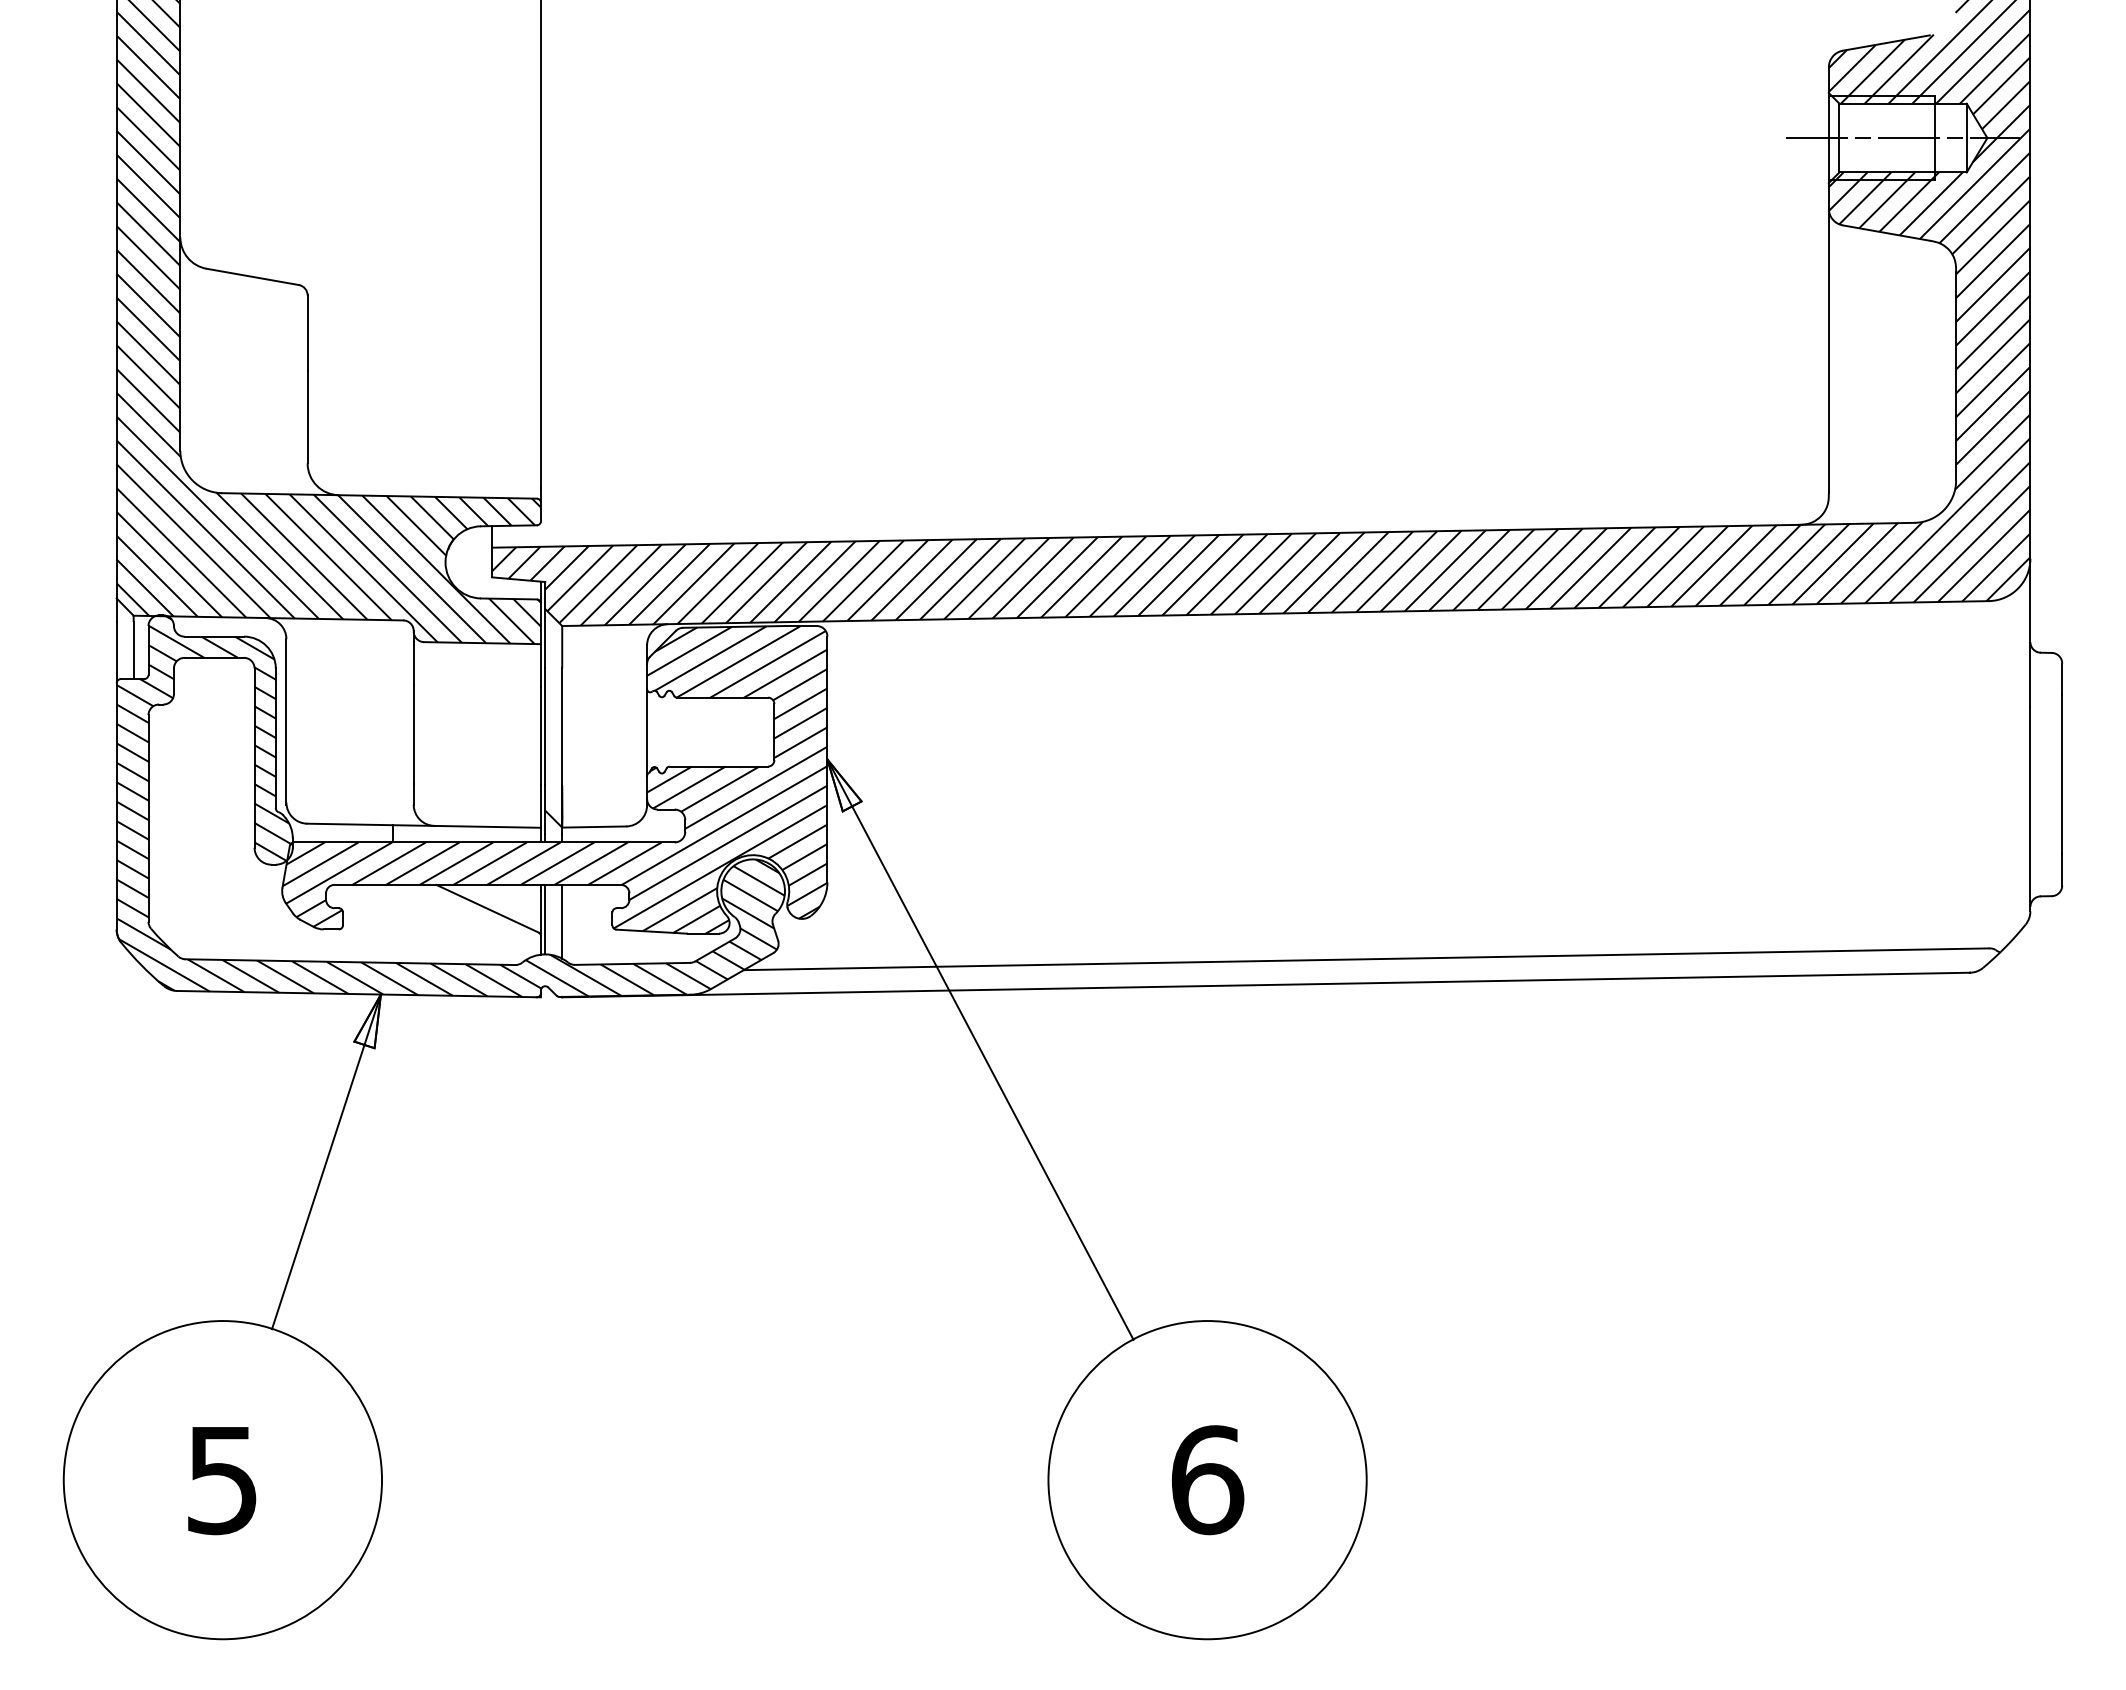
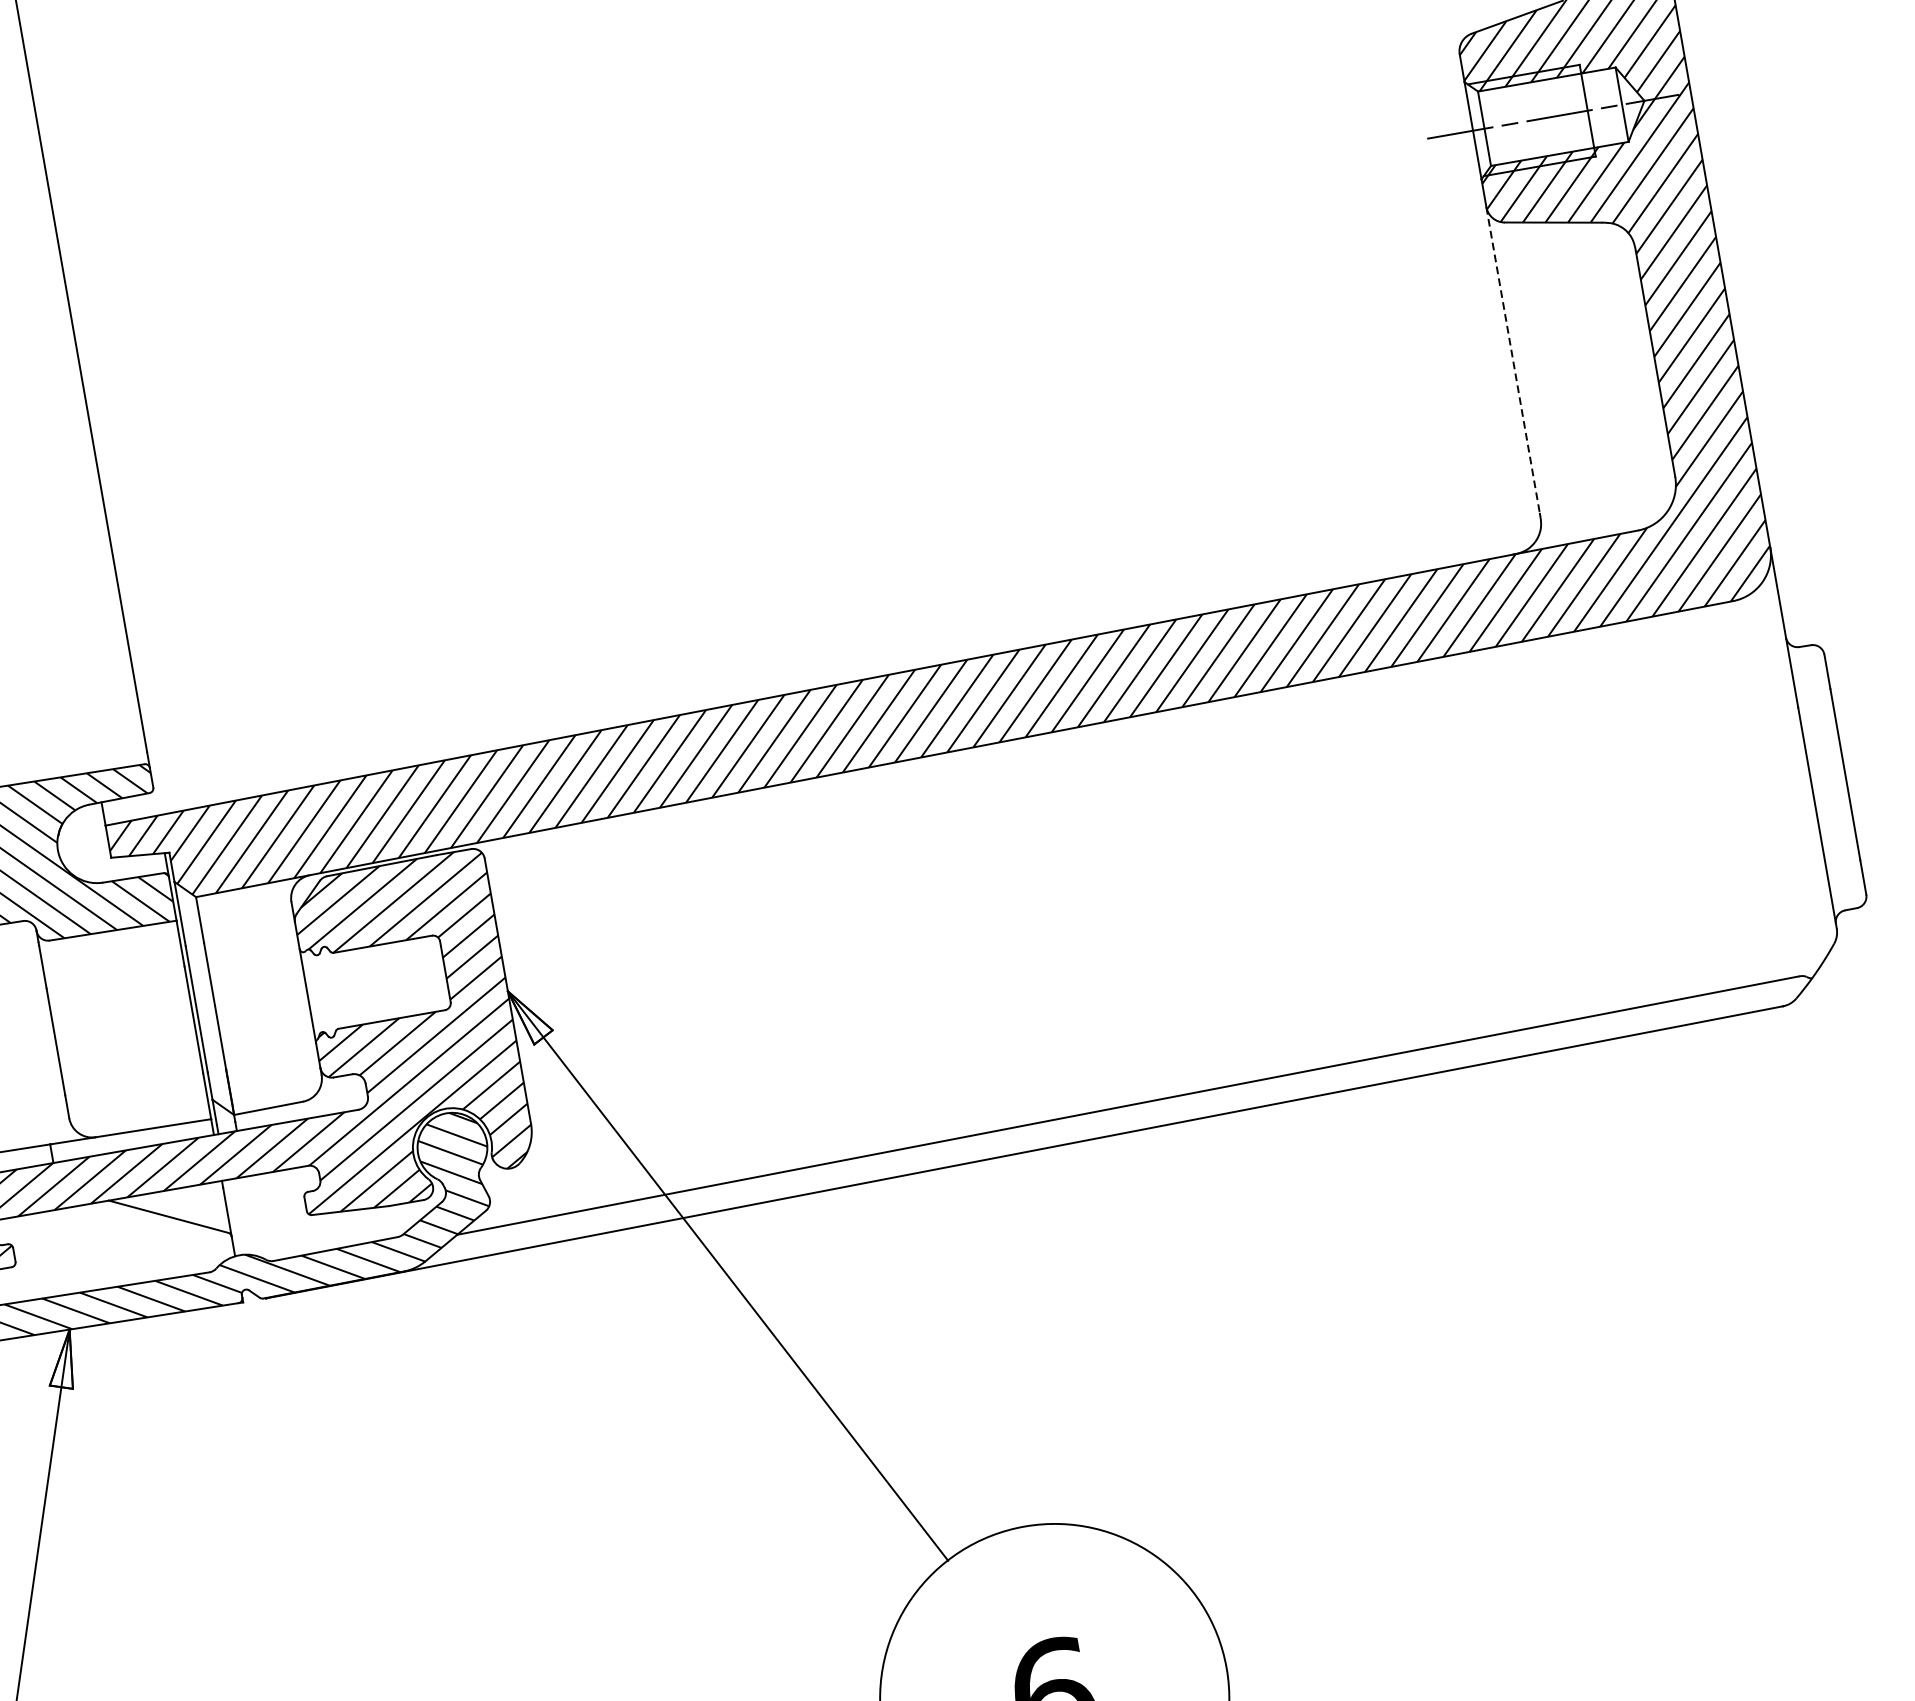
line: (1828, 350) -> (1512, 360), solid -> dashed
line: (545, 919) -> (233, 1217), removed
line: (562, 921) -> (252, 1216), removed

